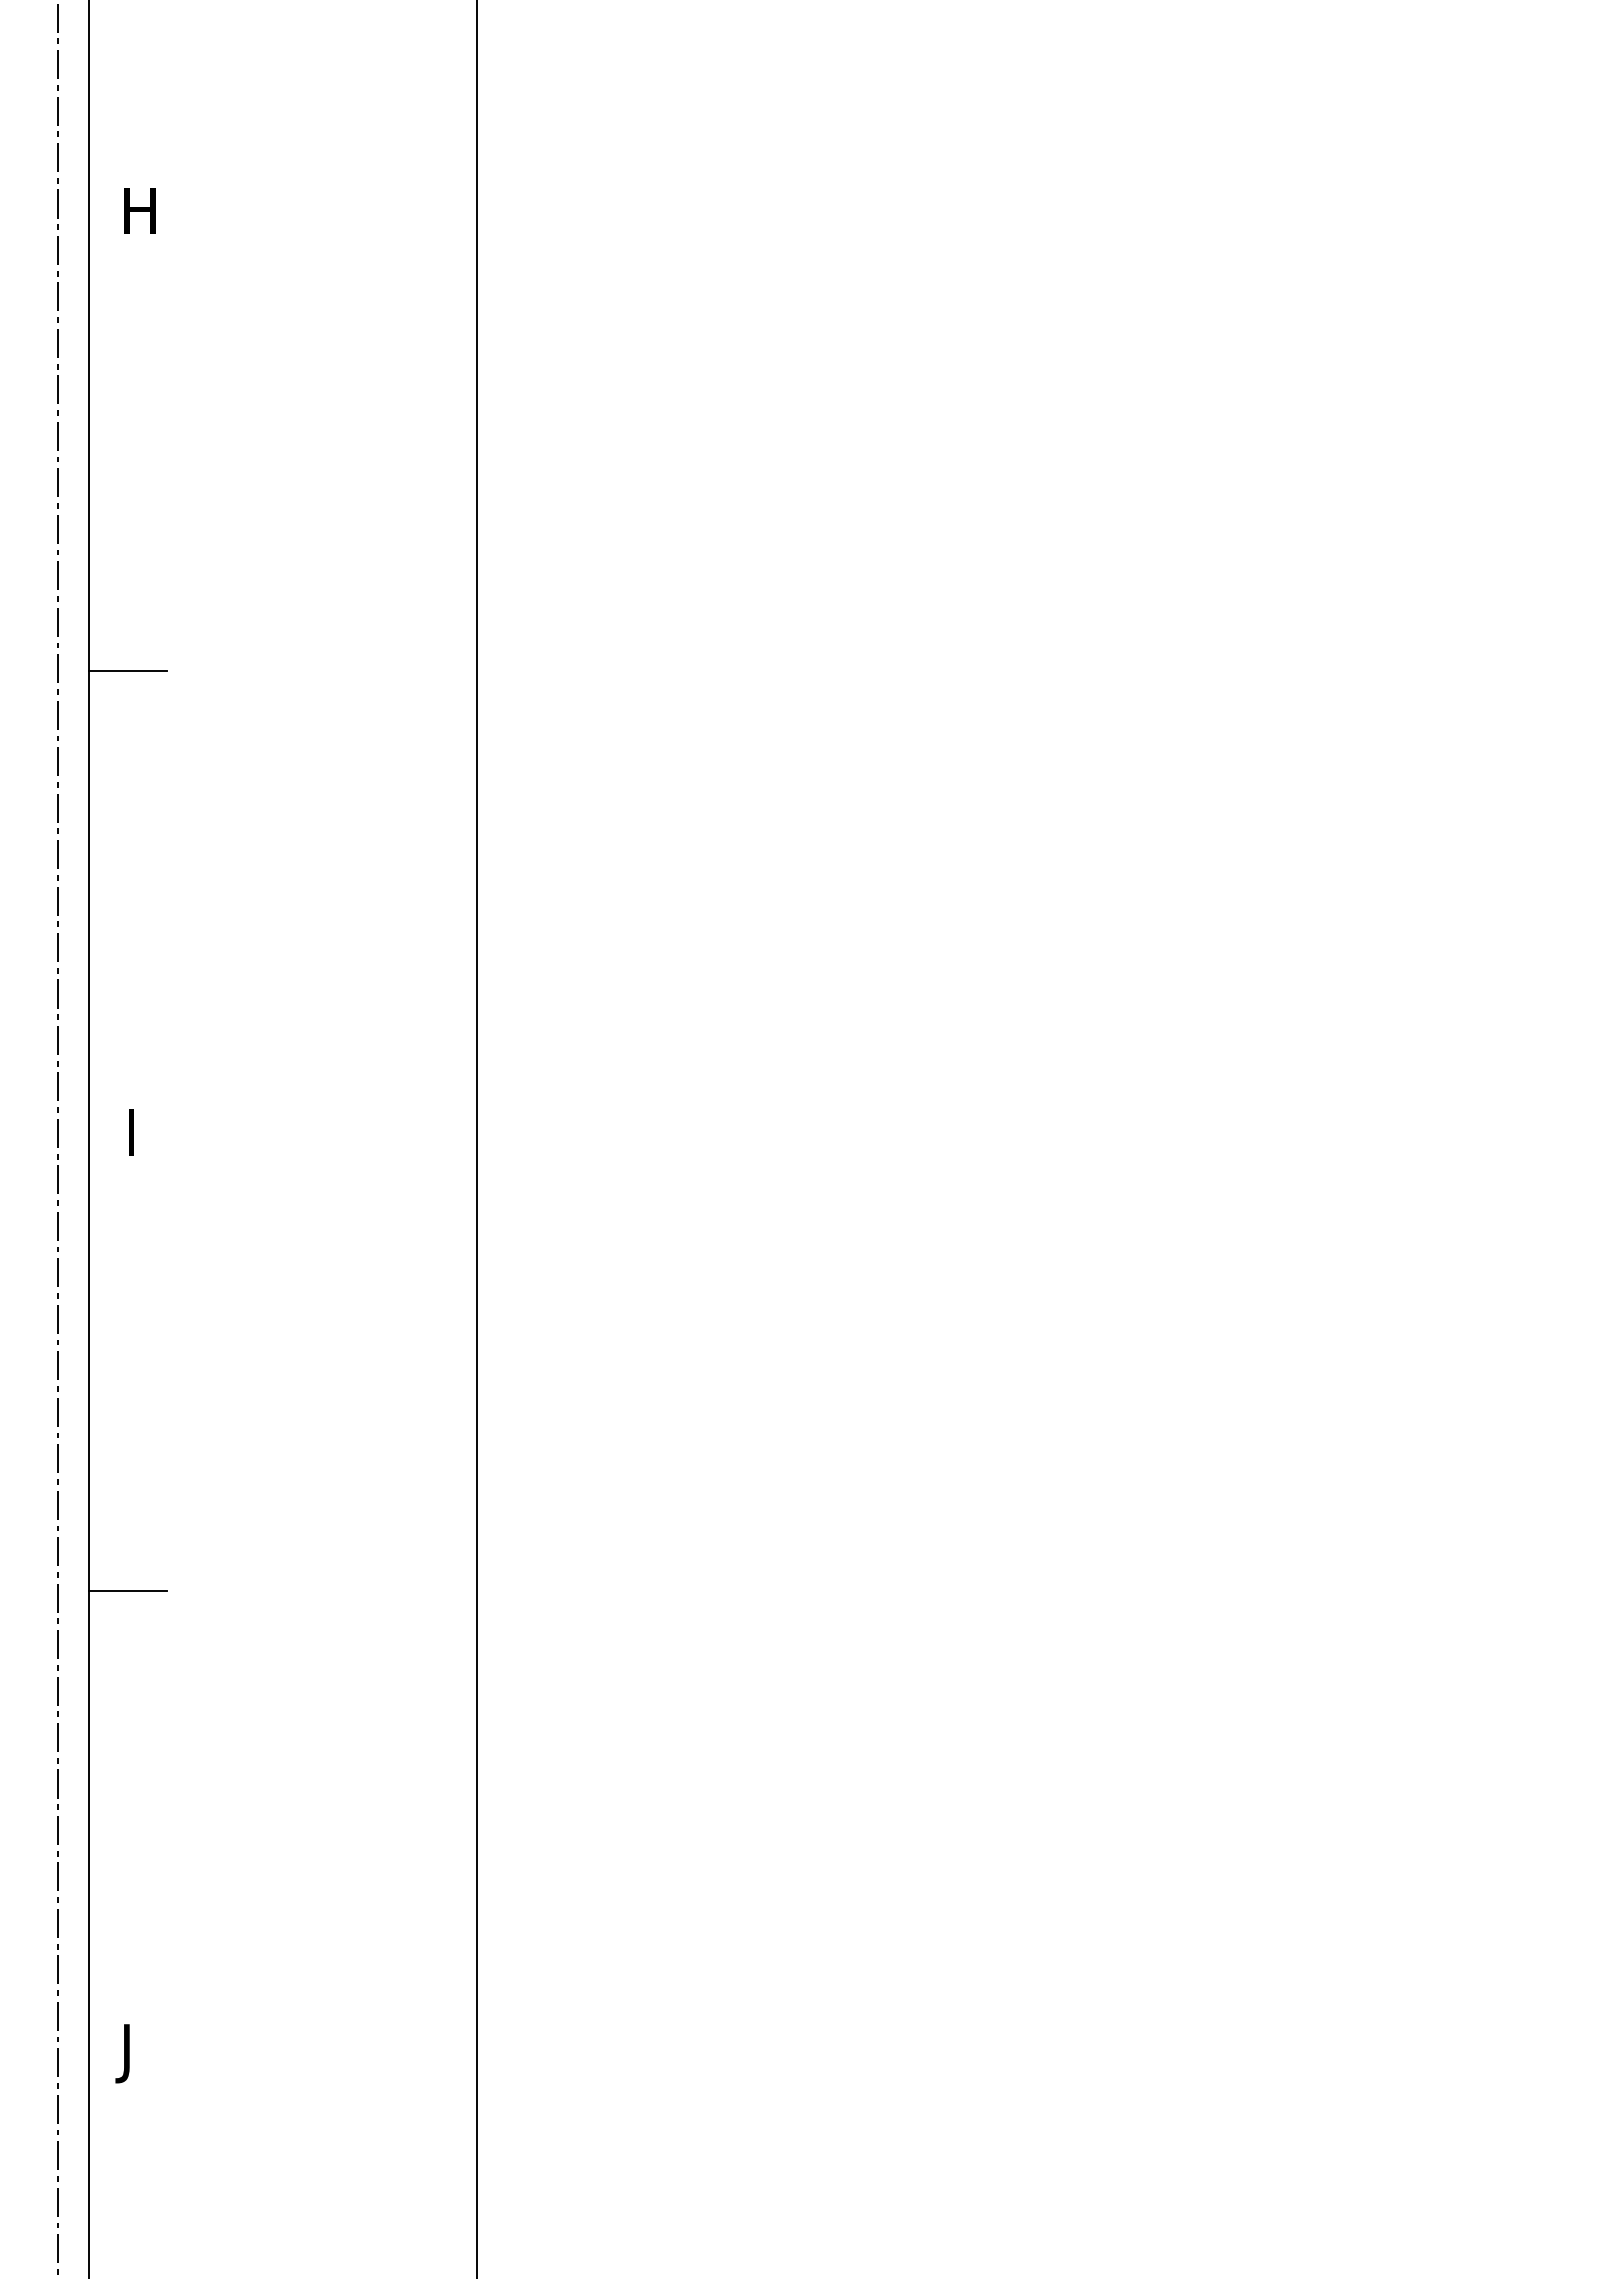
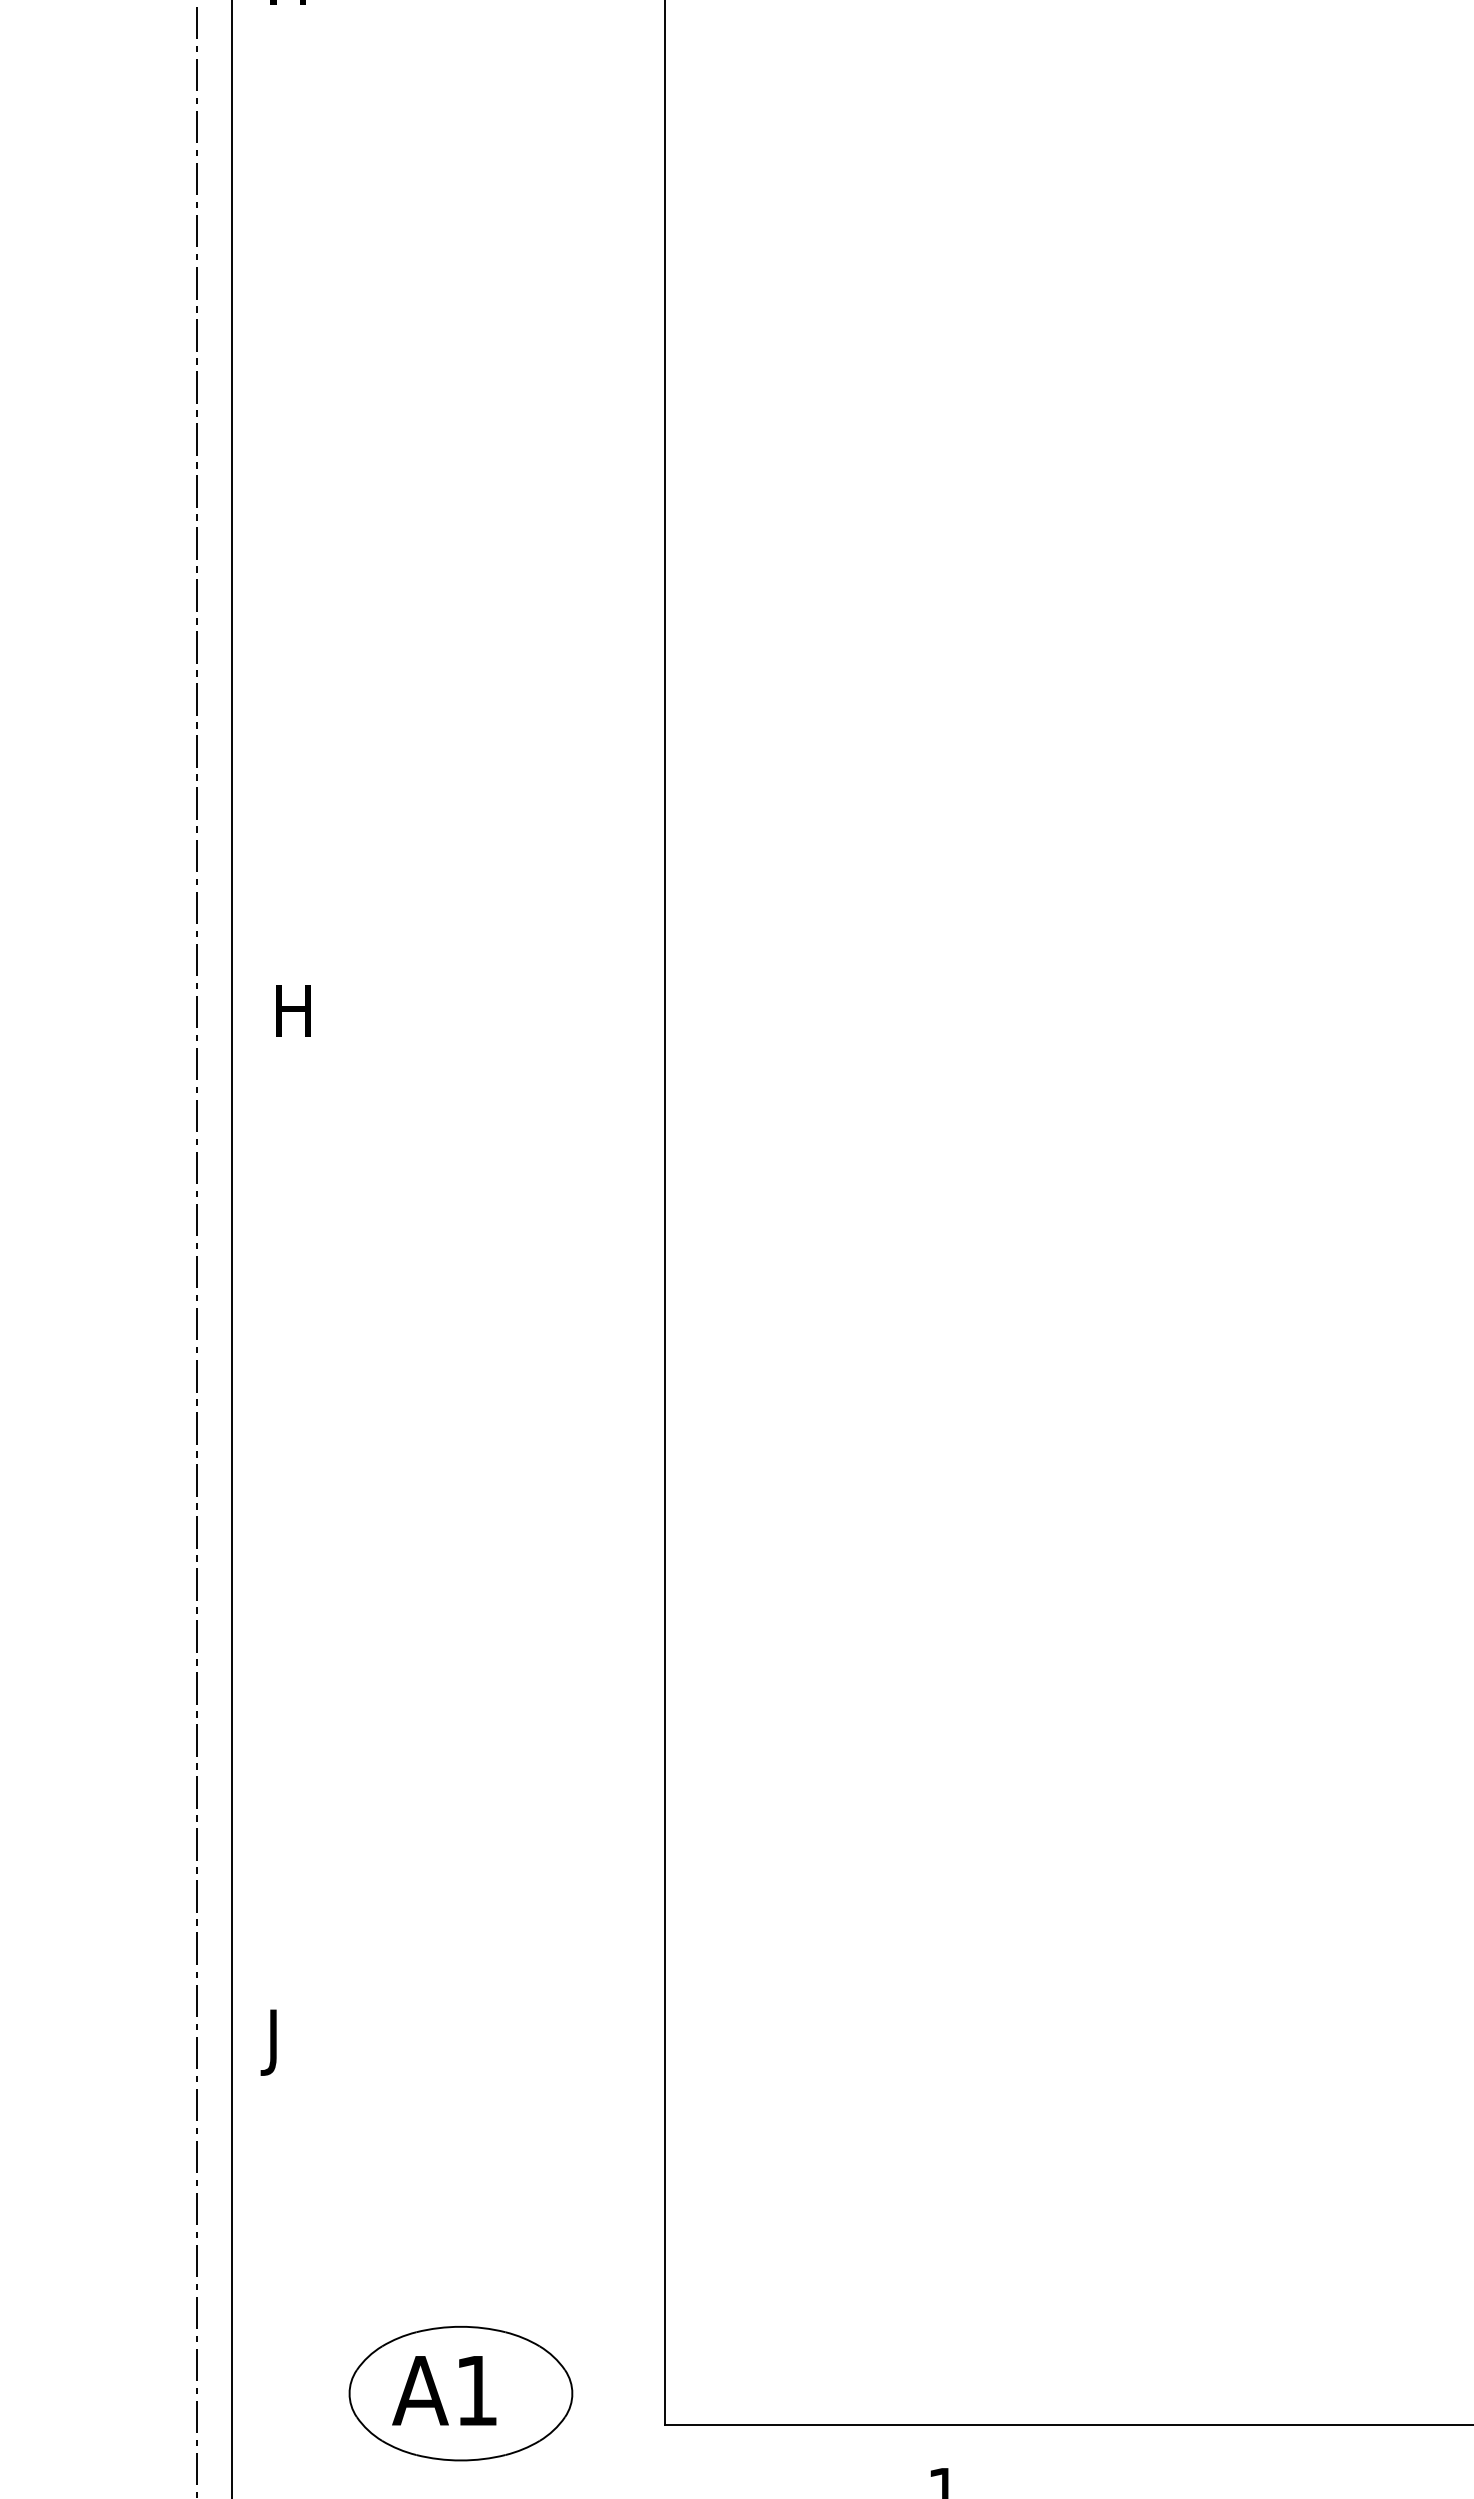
line: (127, 670) -> (274, 493), removed
text: (147, 1132) -> (296, 1010), I -> H
line: (127, 1590) -> (274, 1523), removed

